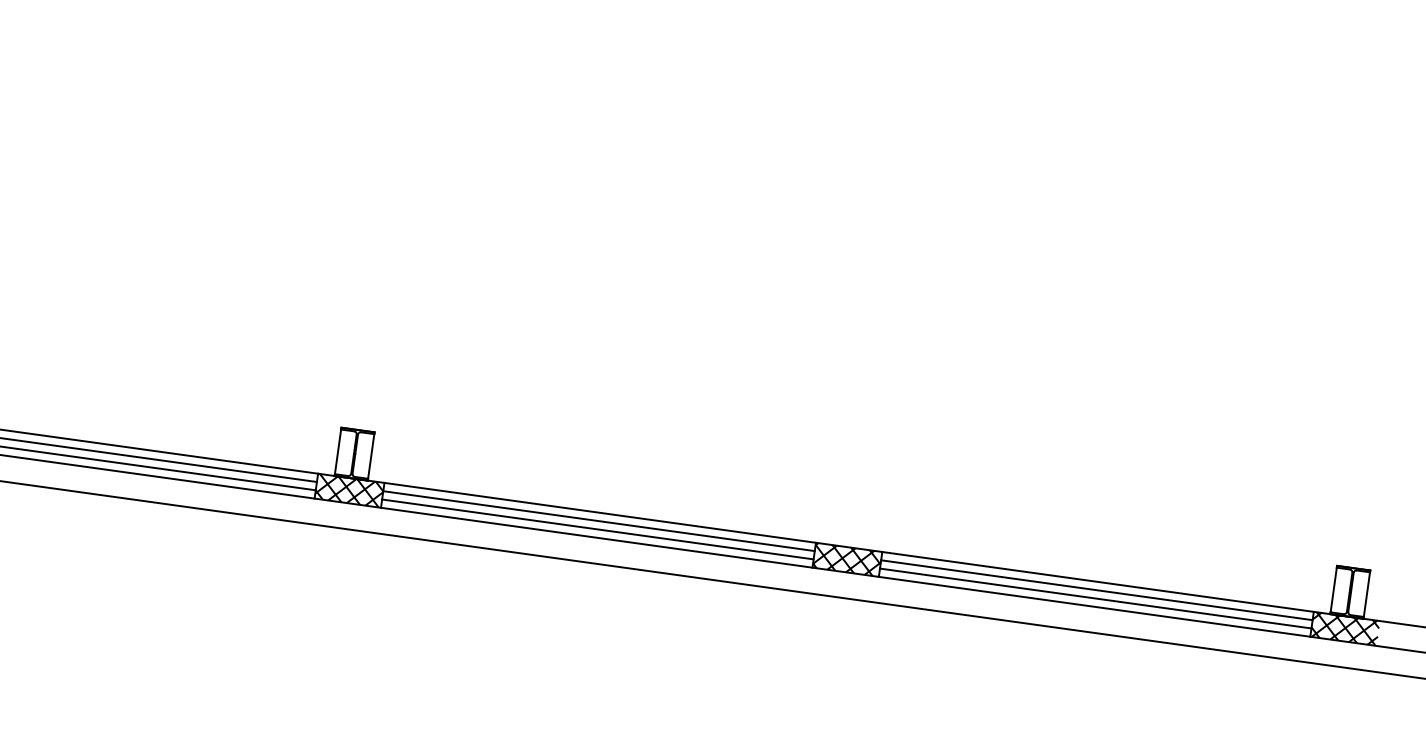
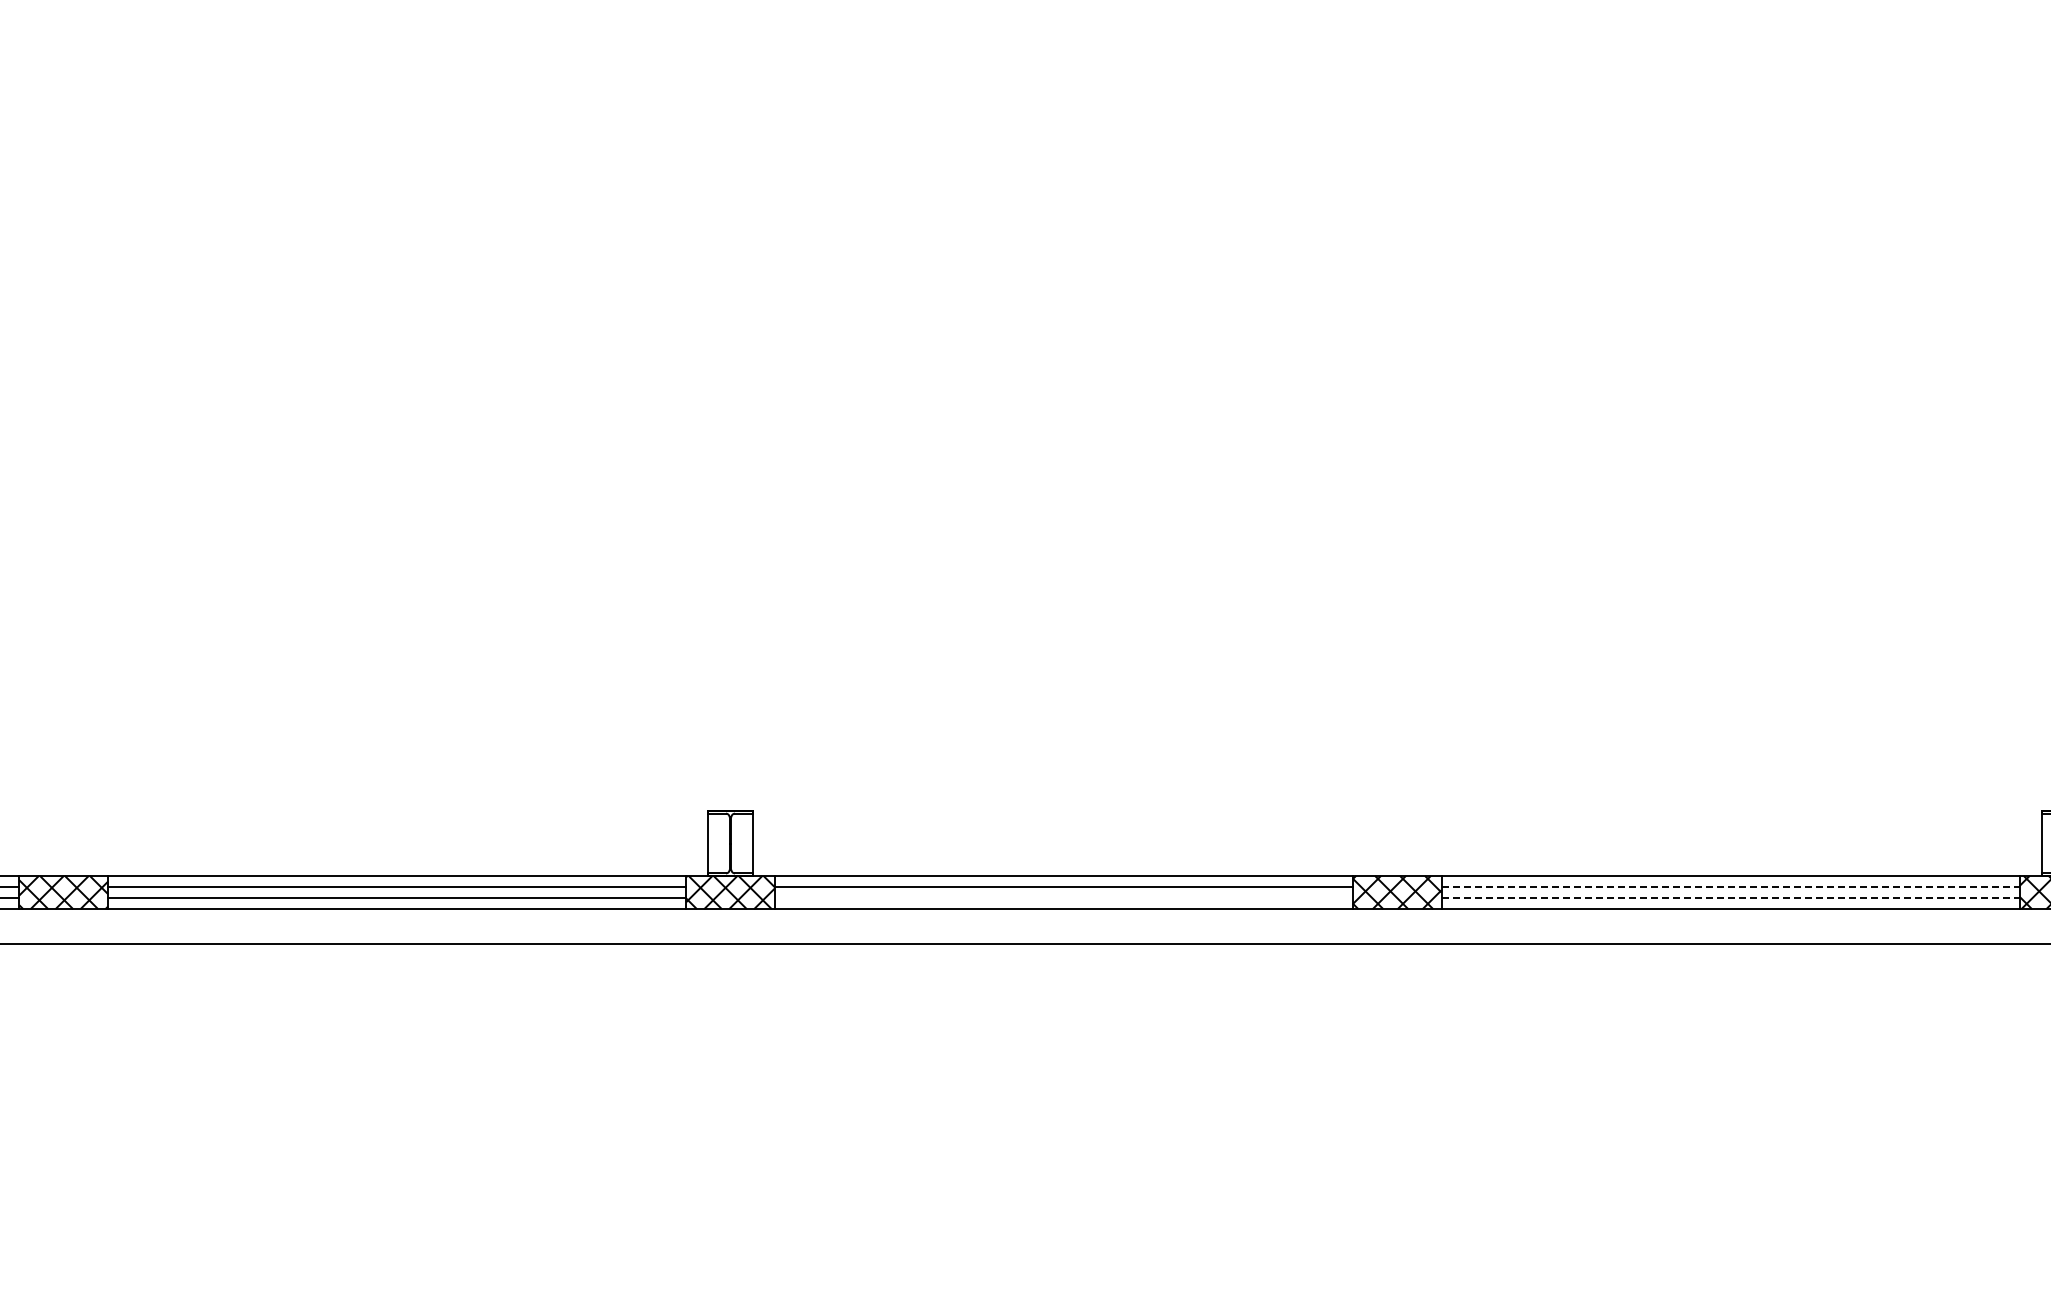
line: (597, 529) -> (1063, 898), removed
line: (1096, 589) -> (1730, 886), solid -> dashed
line: (1095, 598) -> (1730, 898), solid -> dashed

